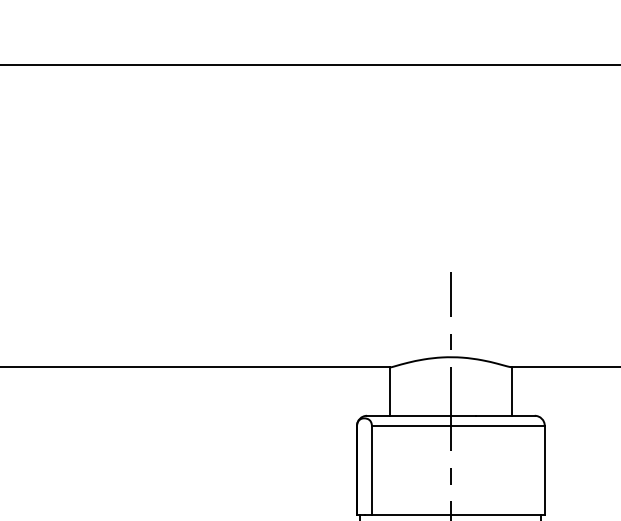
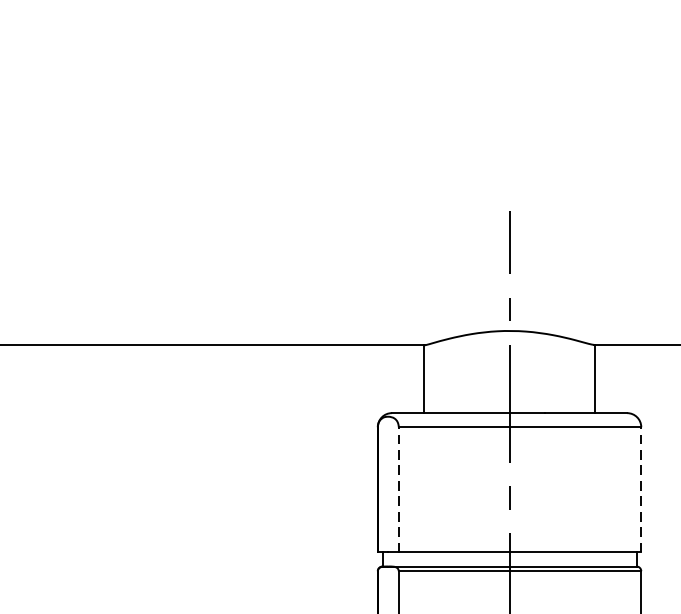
line: (371, 470) -> (398, 489), solid -> dashed
line: (544, 470) -> (640, 489), solid -> dashed

